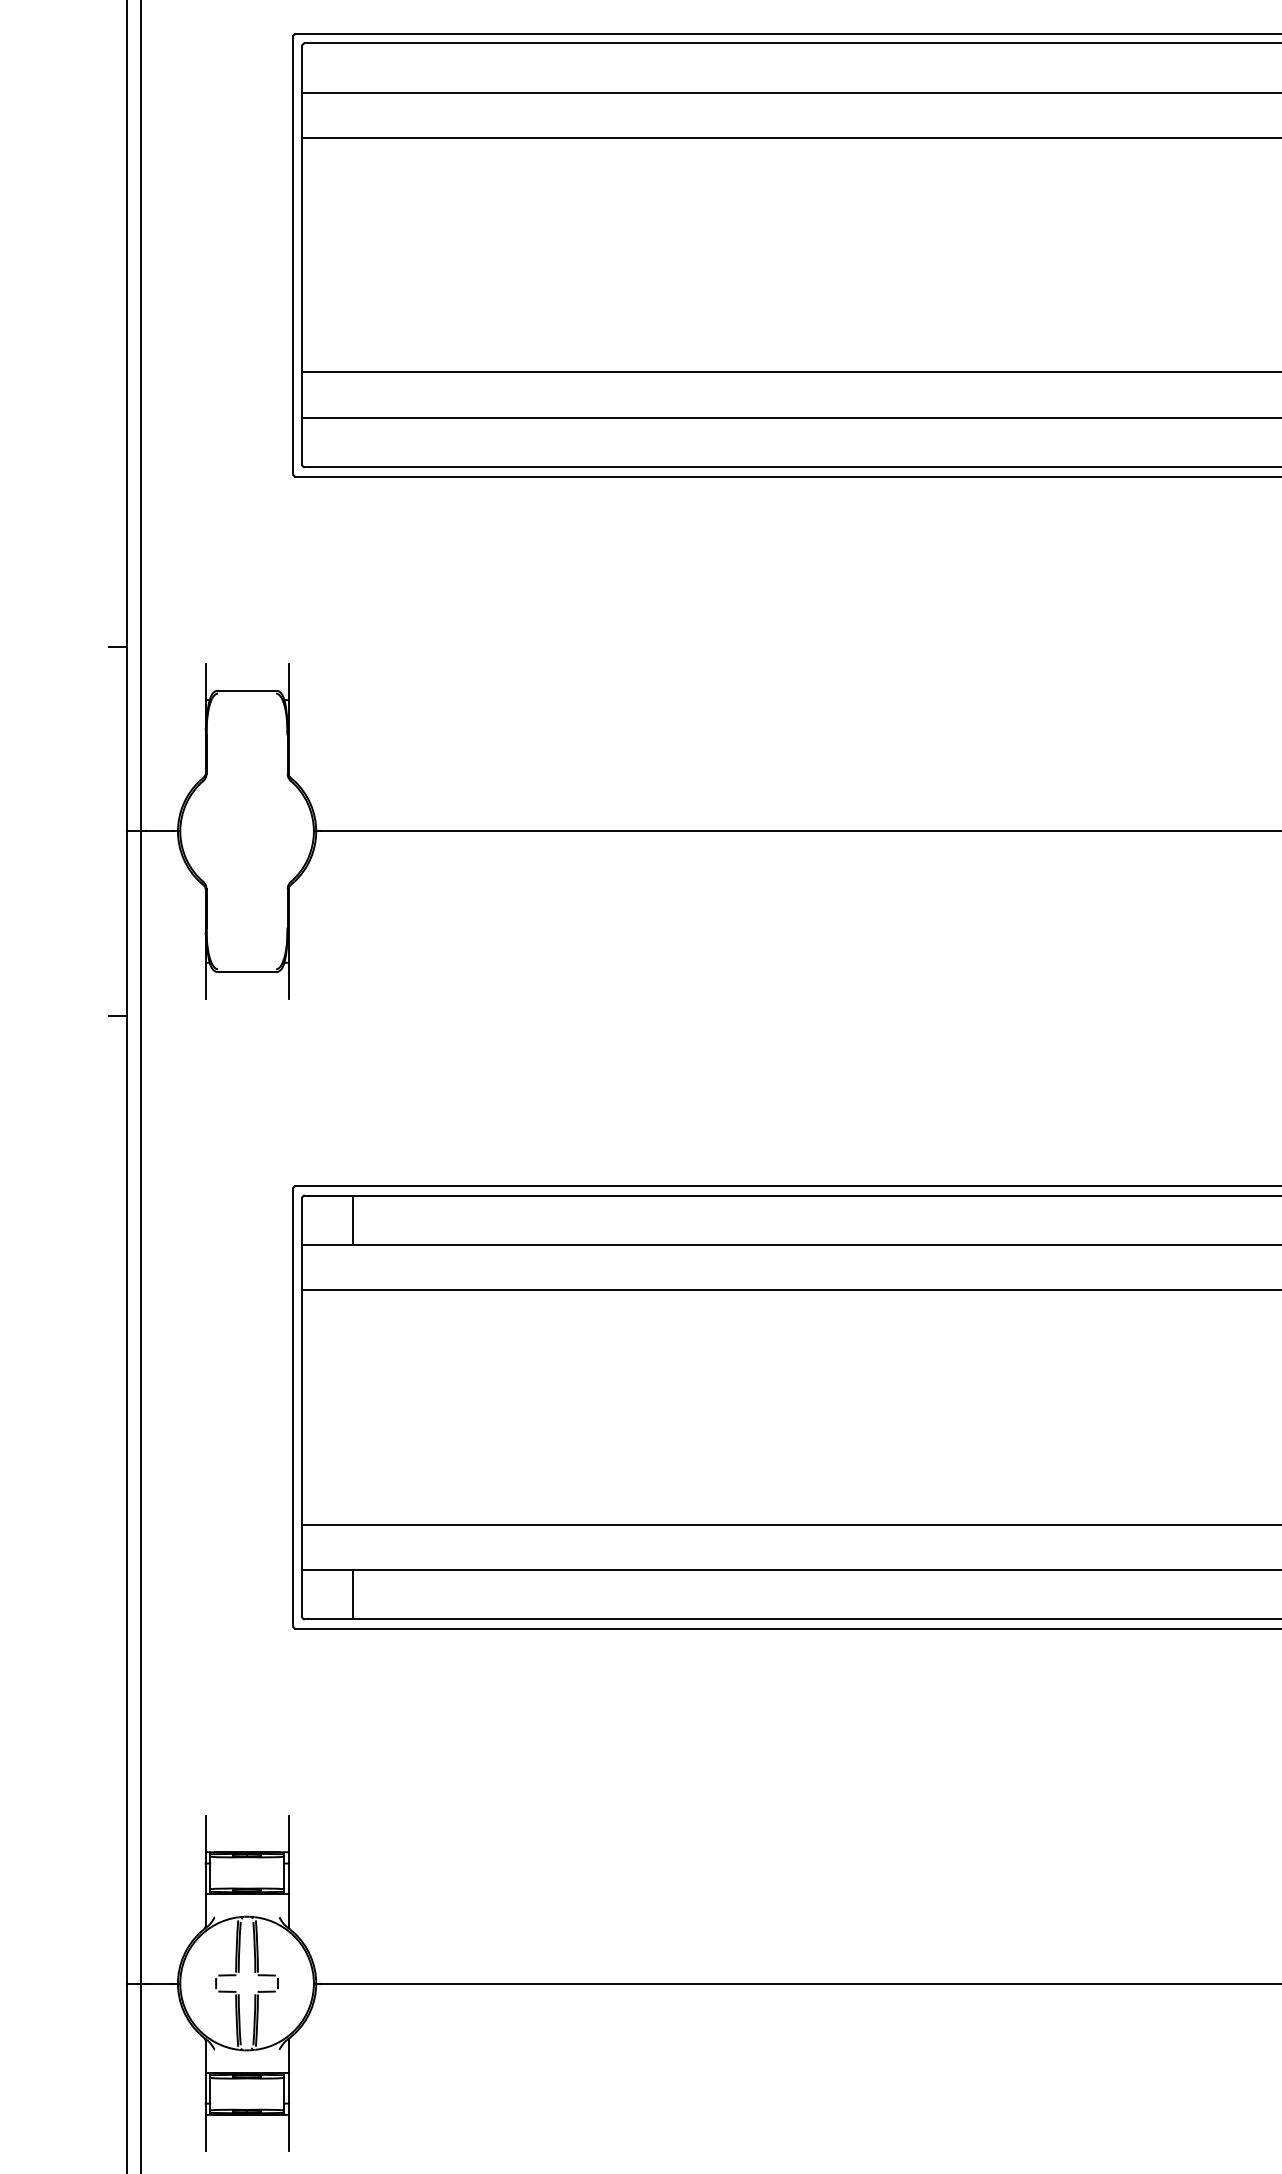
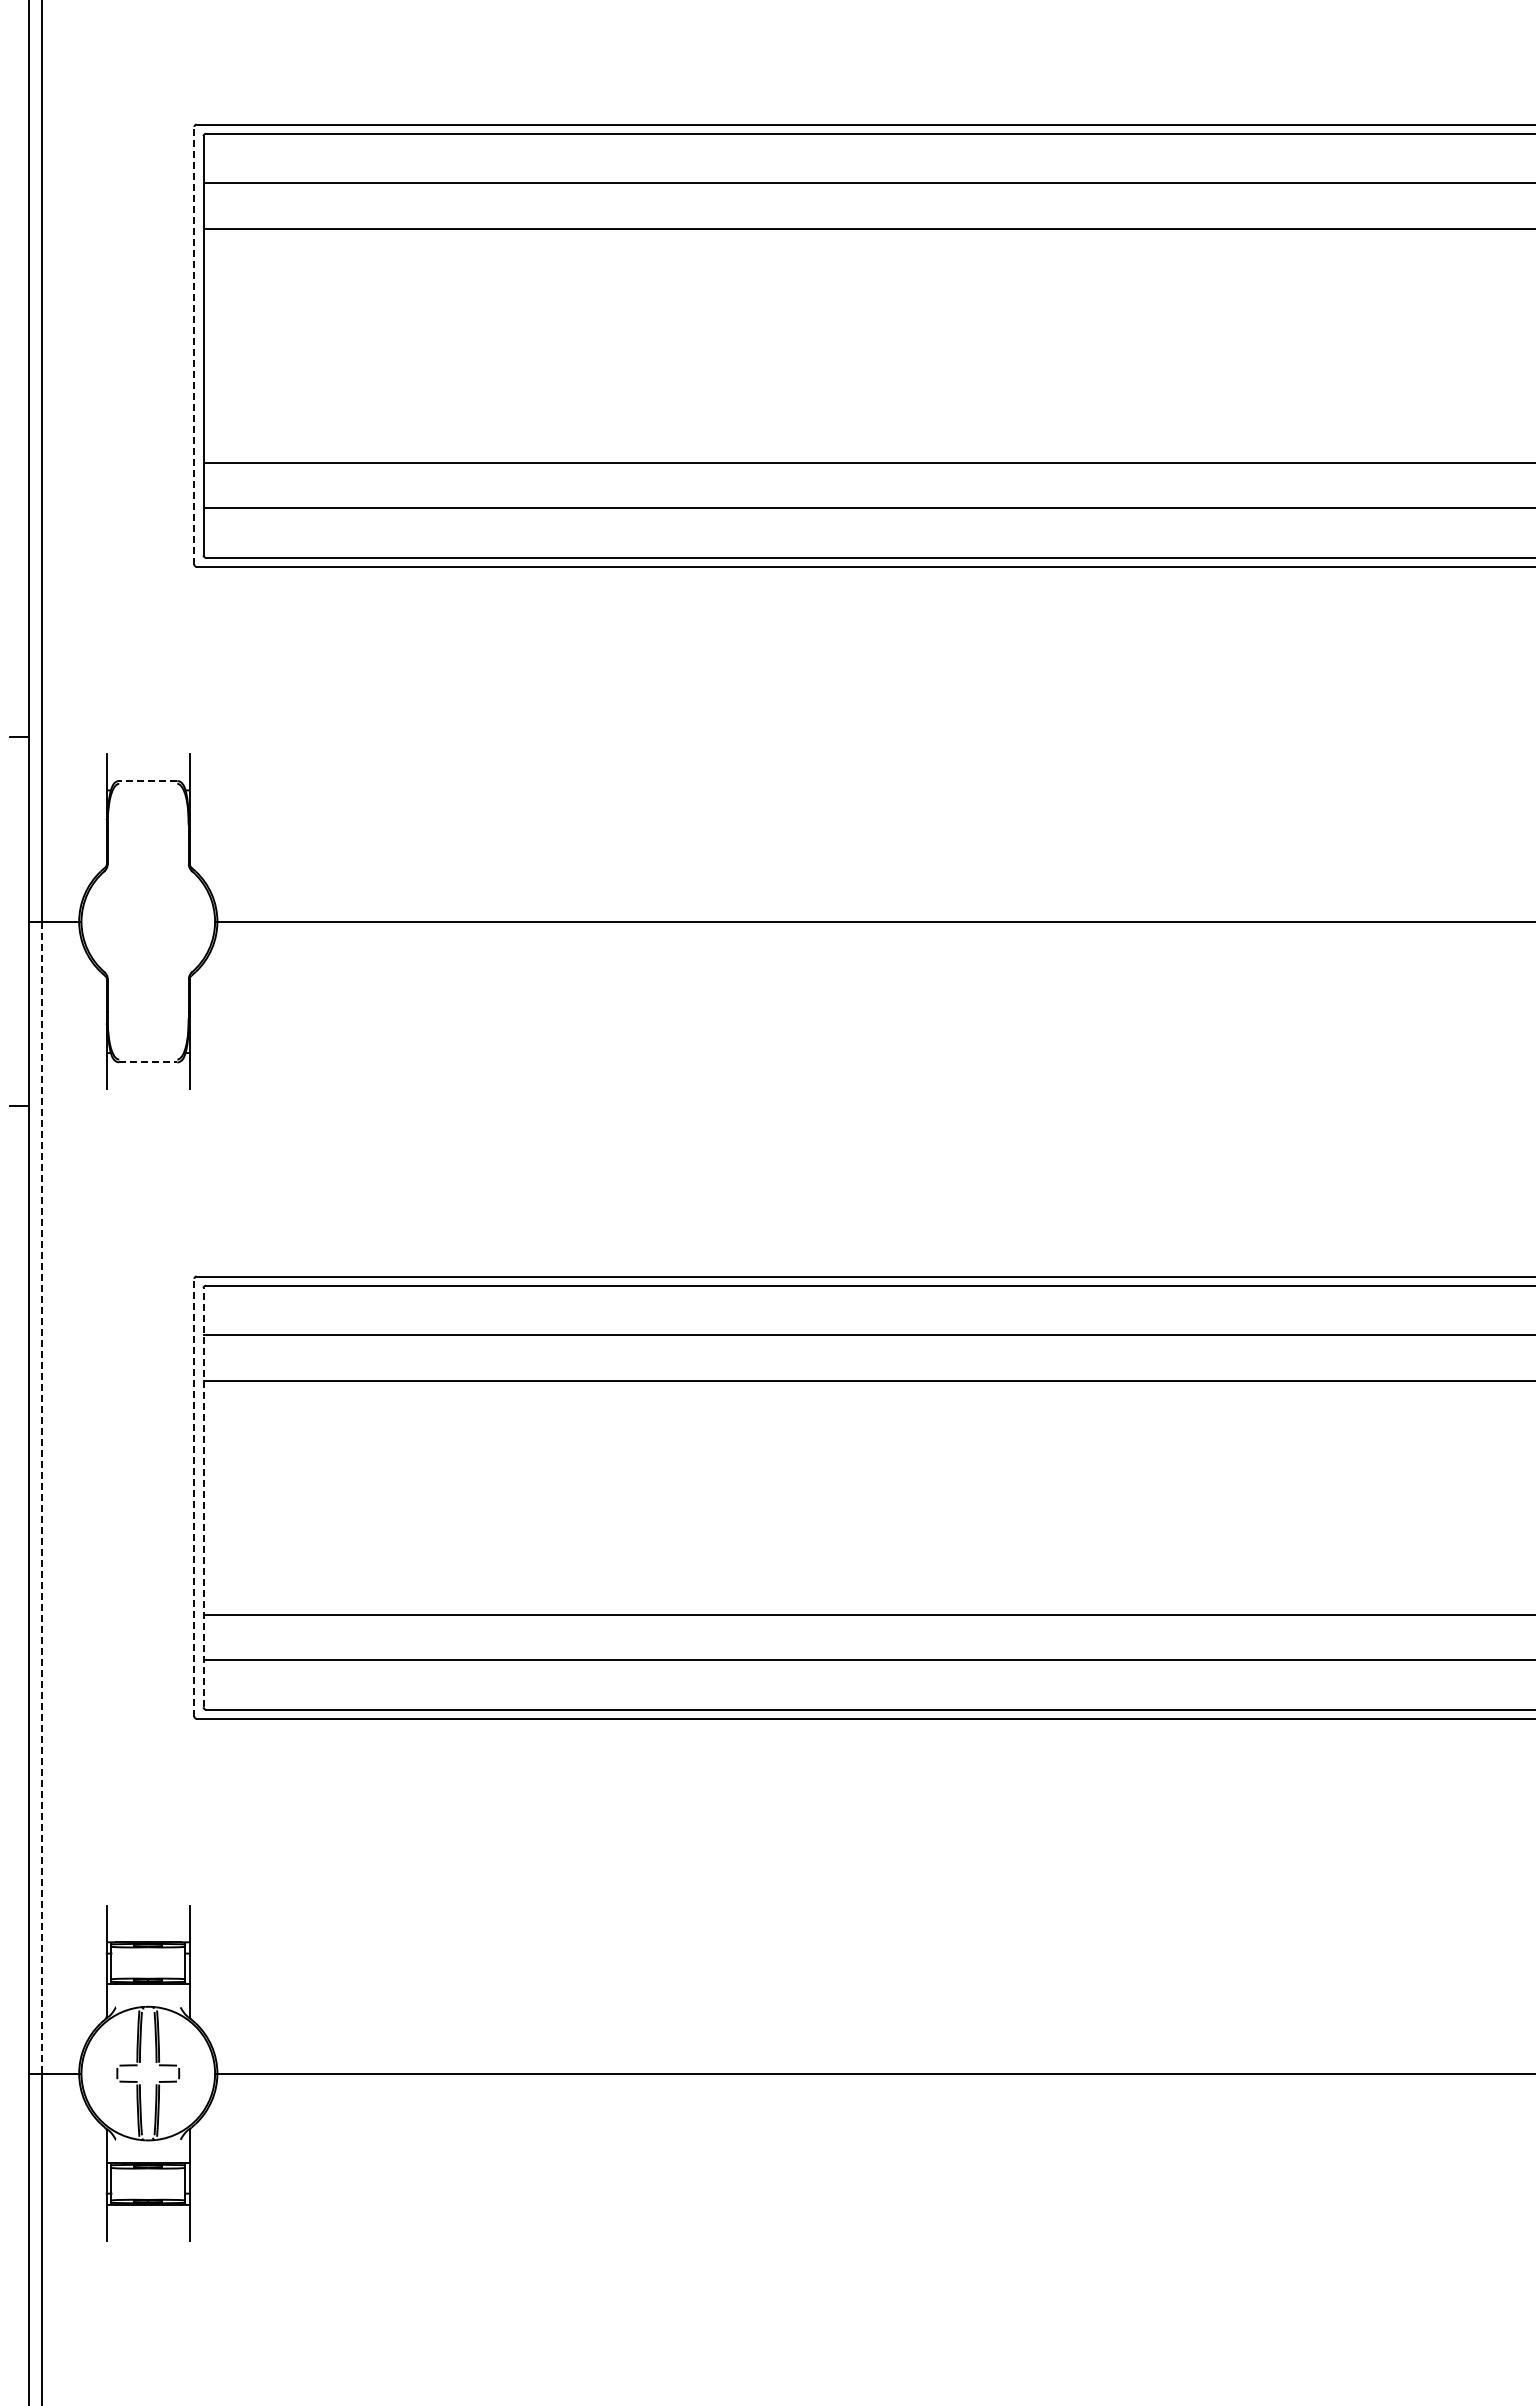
line: (293, 255) -> (194, 345), solid -> dashed
line: (246, 691) -> (147, 781), solid -> dashed
line: (247, 972) -> (148, 1062), solid -> dashed
line: (353, 1220) -> (254, 1310), removed
line: (141, 1407) -> (42, 1497), solid -> dashed
line: (293, 1407) -> (194, 1497), solid -> dashed
line: (302, 1407) -> (203, 1497), solid -> dashed
line: (353, 1594) -> (254, 1684), removed

